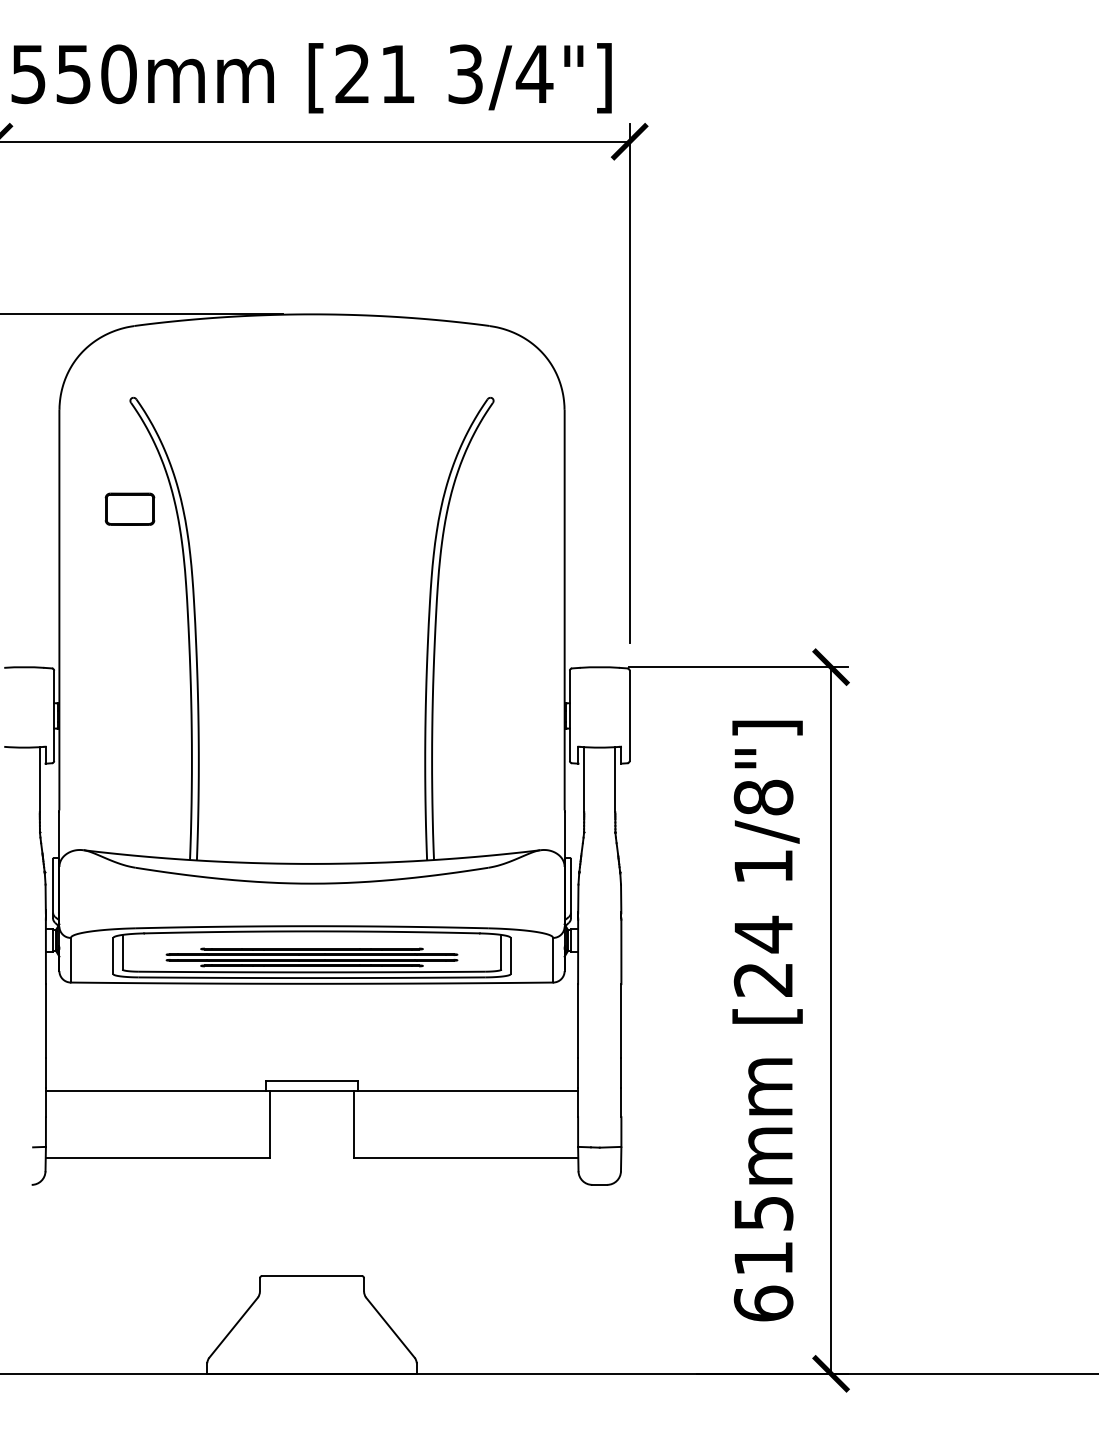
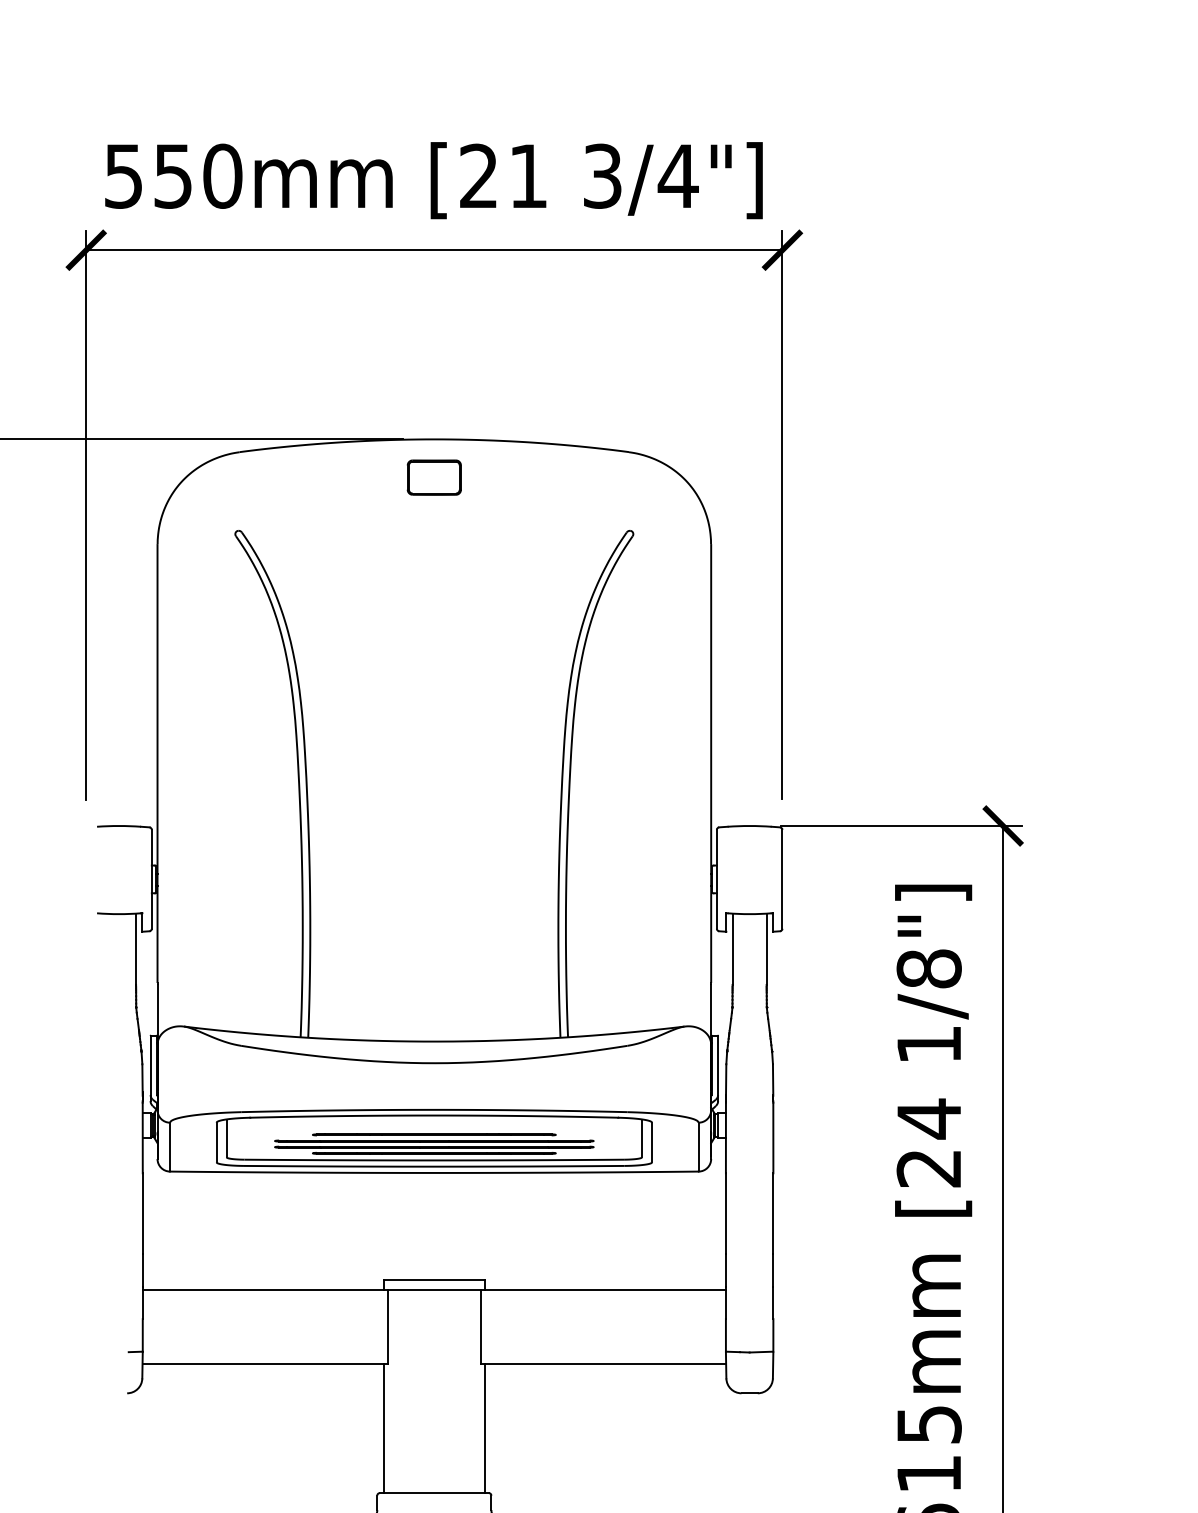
part: (129, 508) -> (433, 476), moved
line: (265, 1216) -> (383, 1427), added
line: (358, 1216) -> (485, 1427), added

